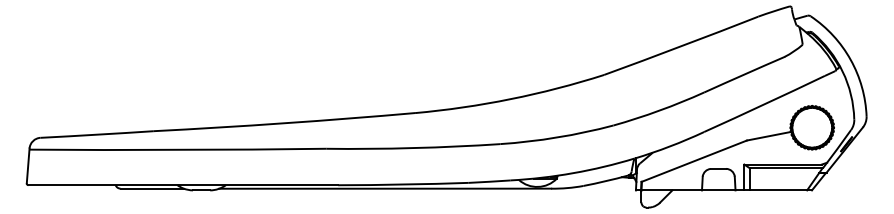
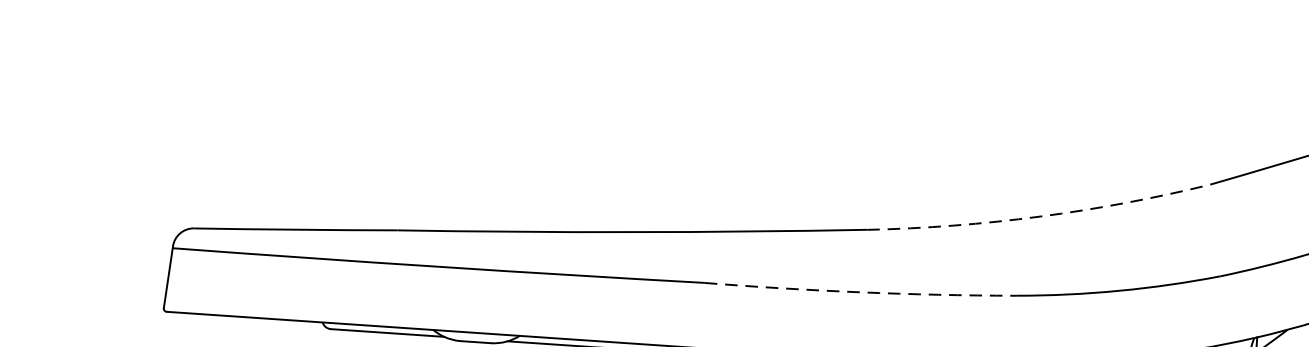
arc: (510, 99) -> (1039, 217), solid -> dashed
arc: (413, 148) -> (860, 293), solid -> dashed

